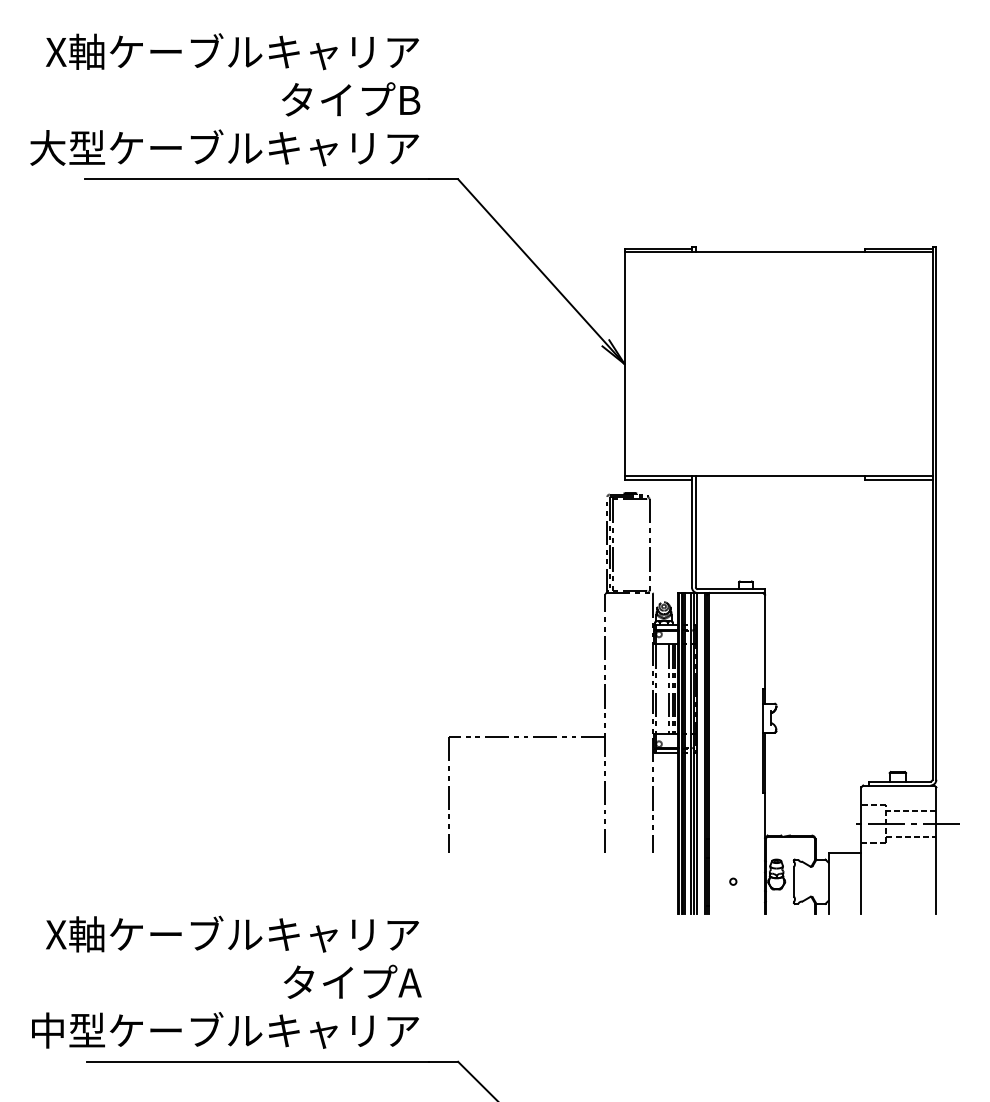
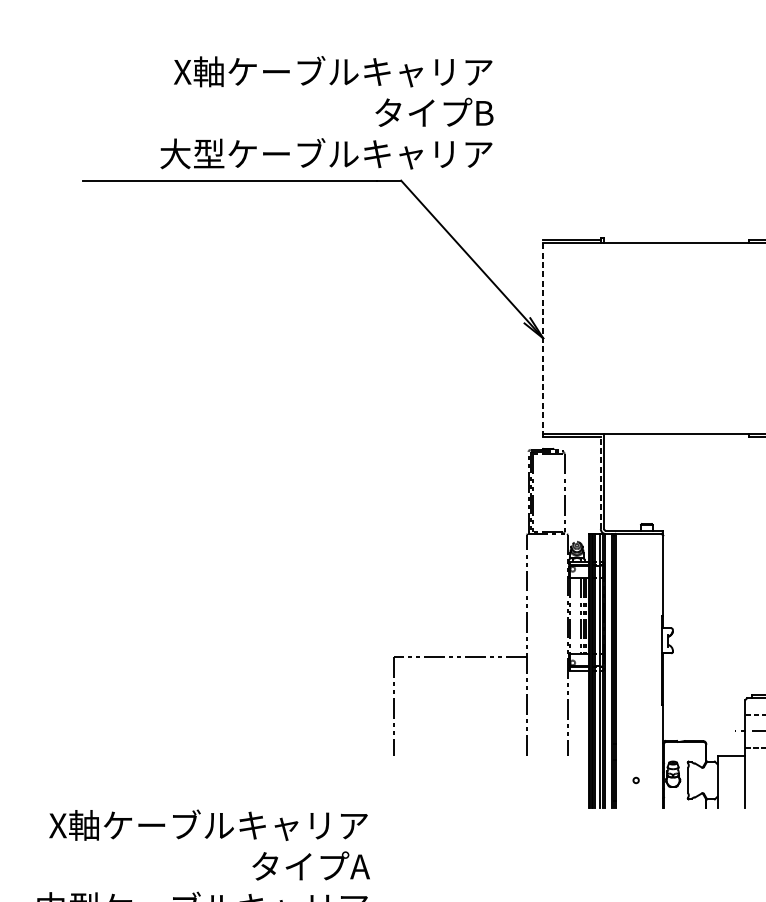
text: (225, 99) -> (327, 112), moved
line: (624, 363) -> (543, 337), solid -> dashed
line: (691, 531) -> (600, 481), solid -> dashed

